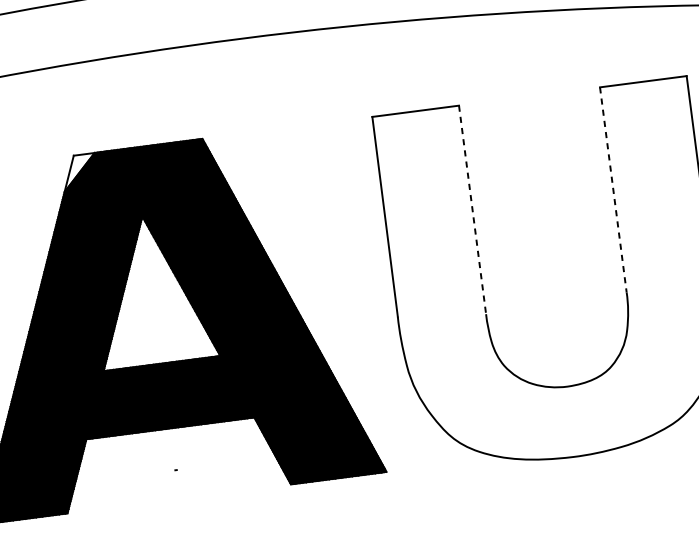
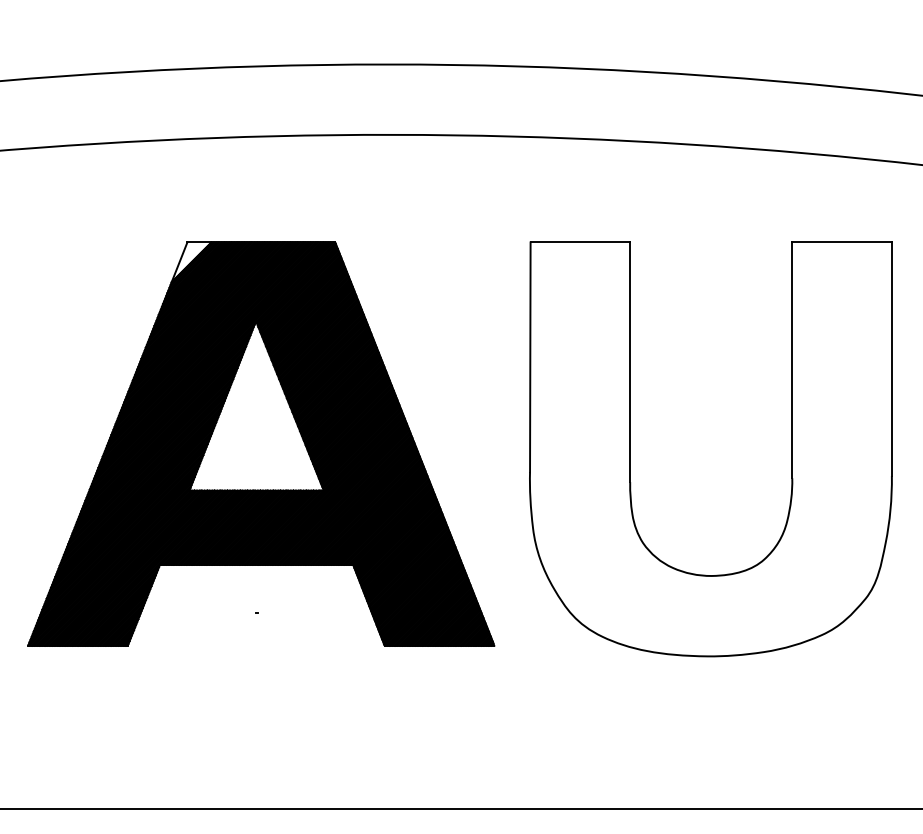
line: (613, 190) -> (792, 360), dashed -> solid
line: (472, 210) -> (630, 362), dashed -> solid

